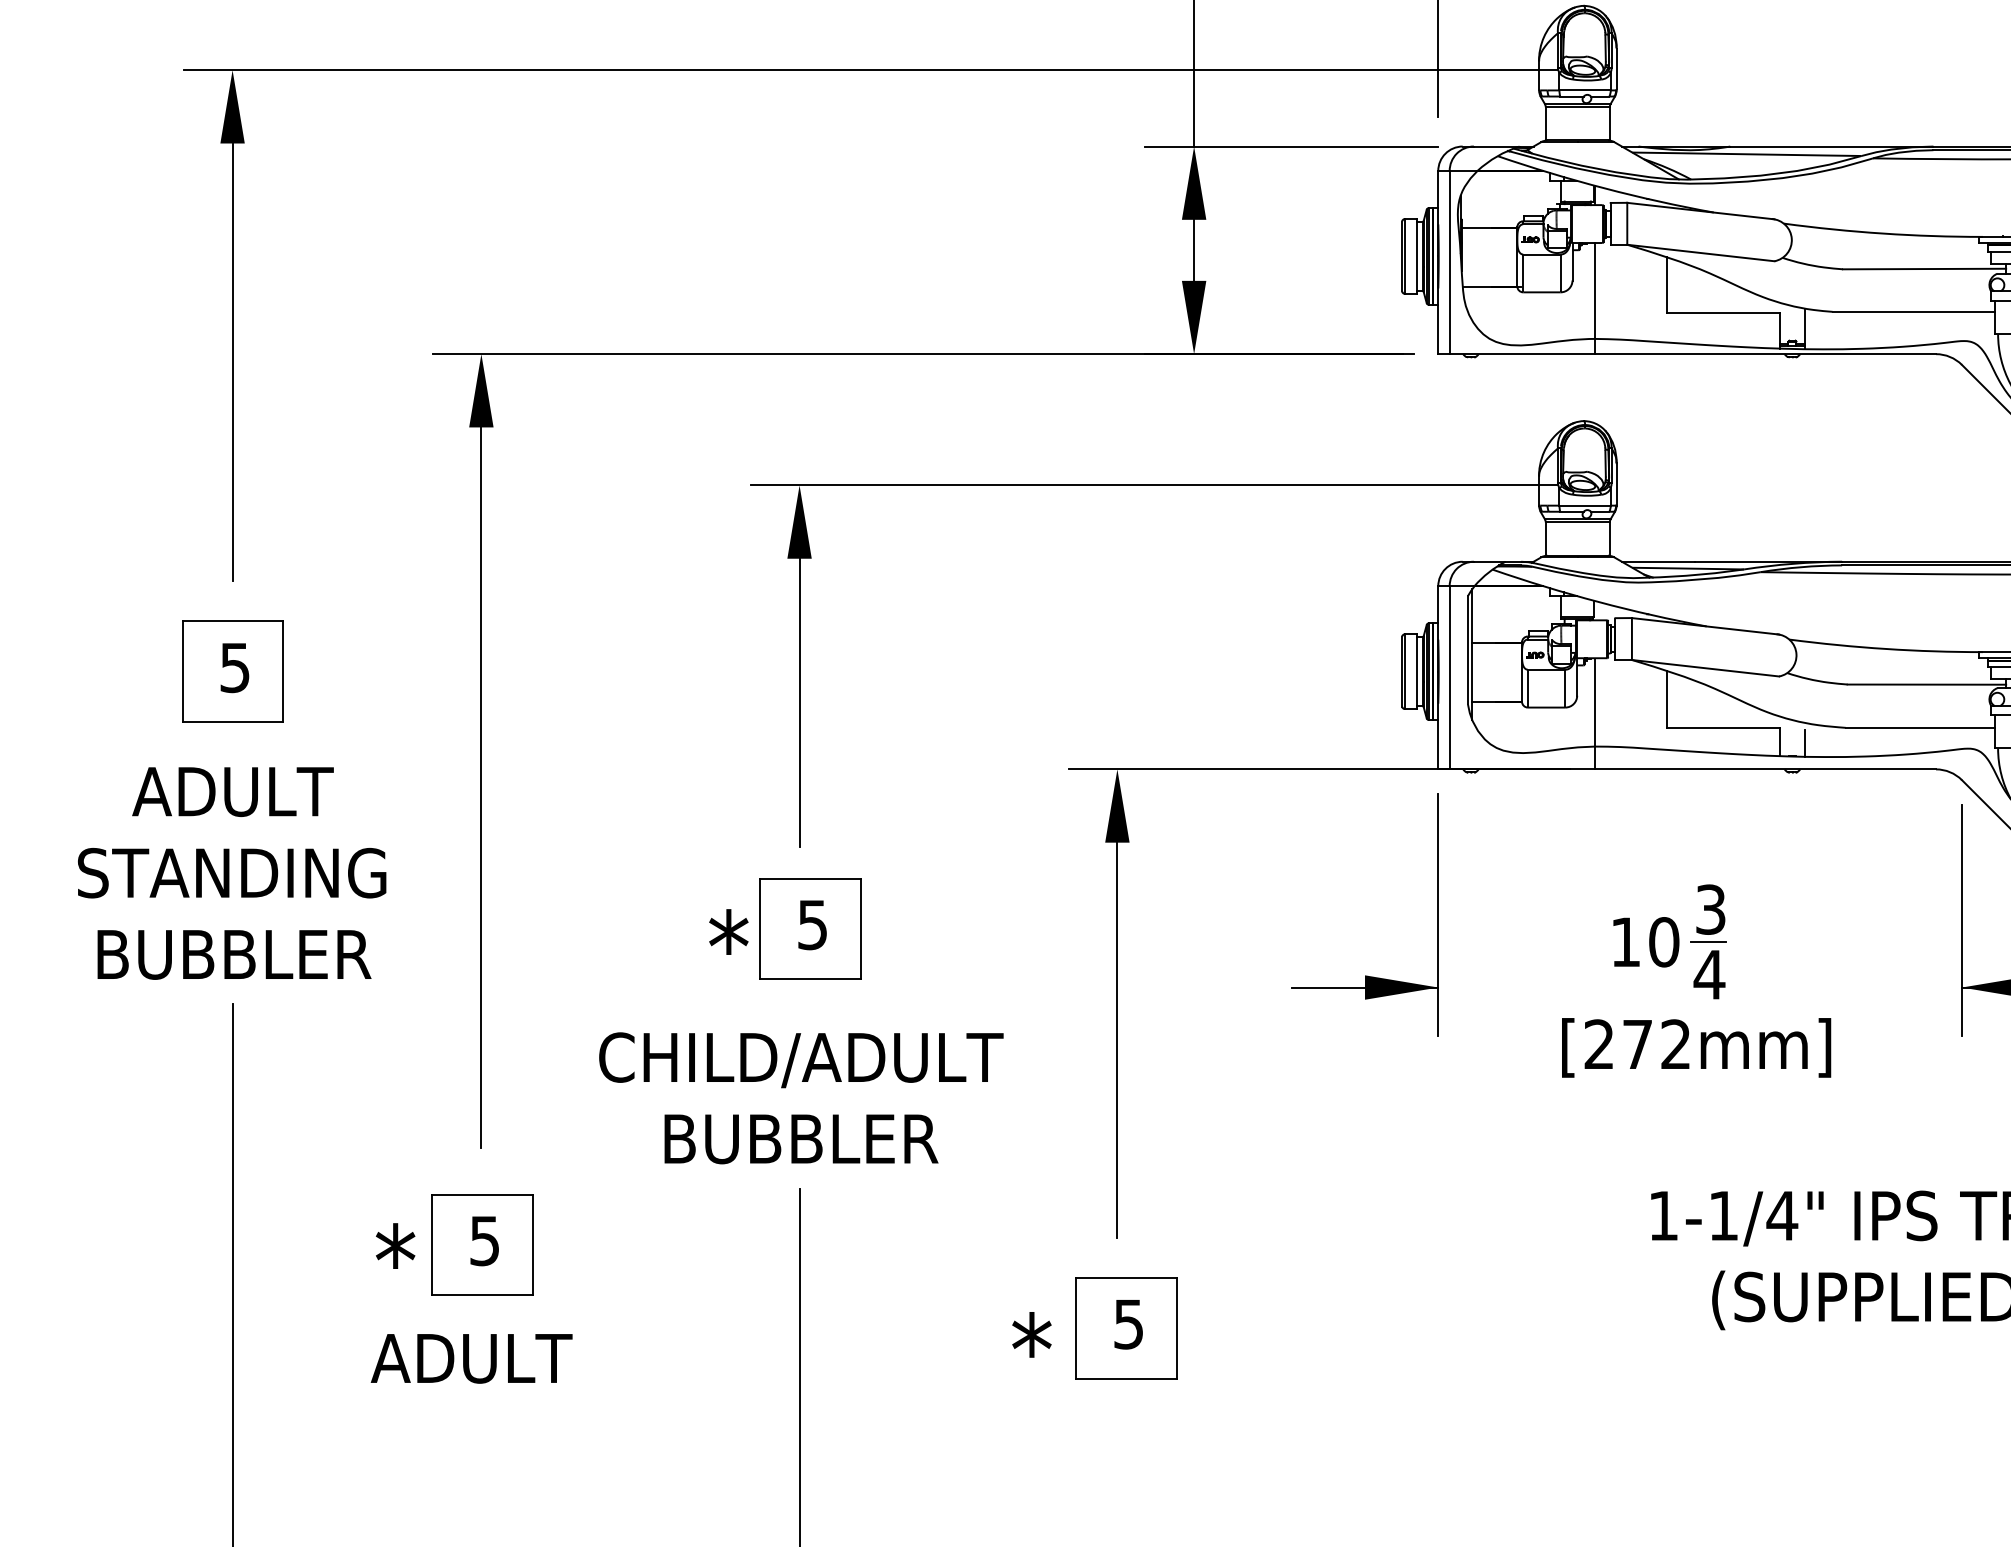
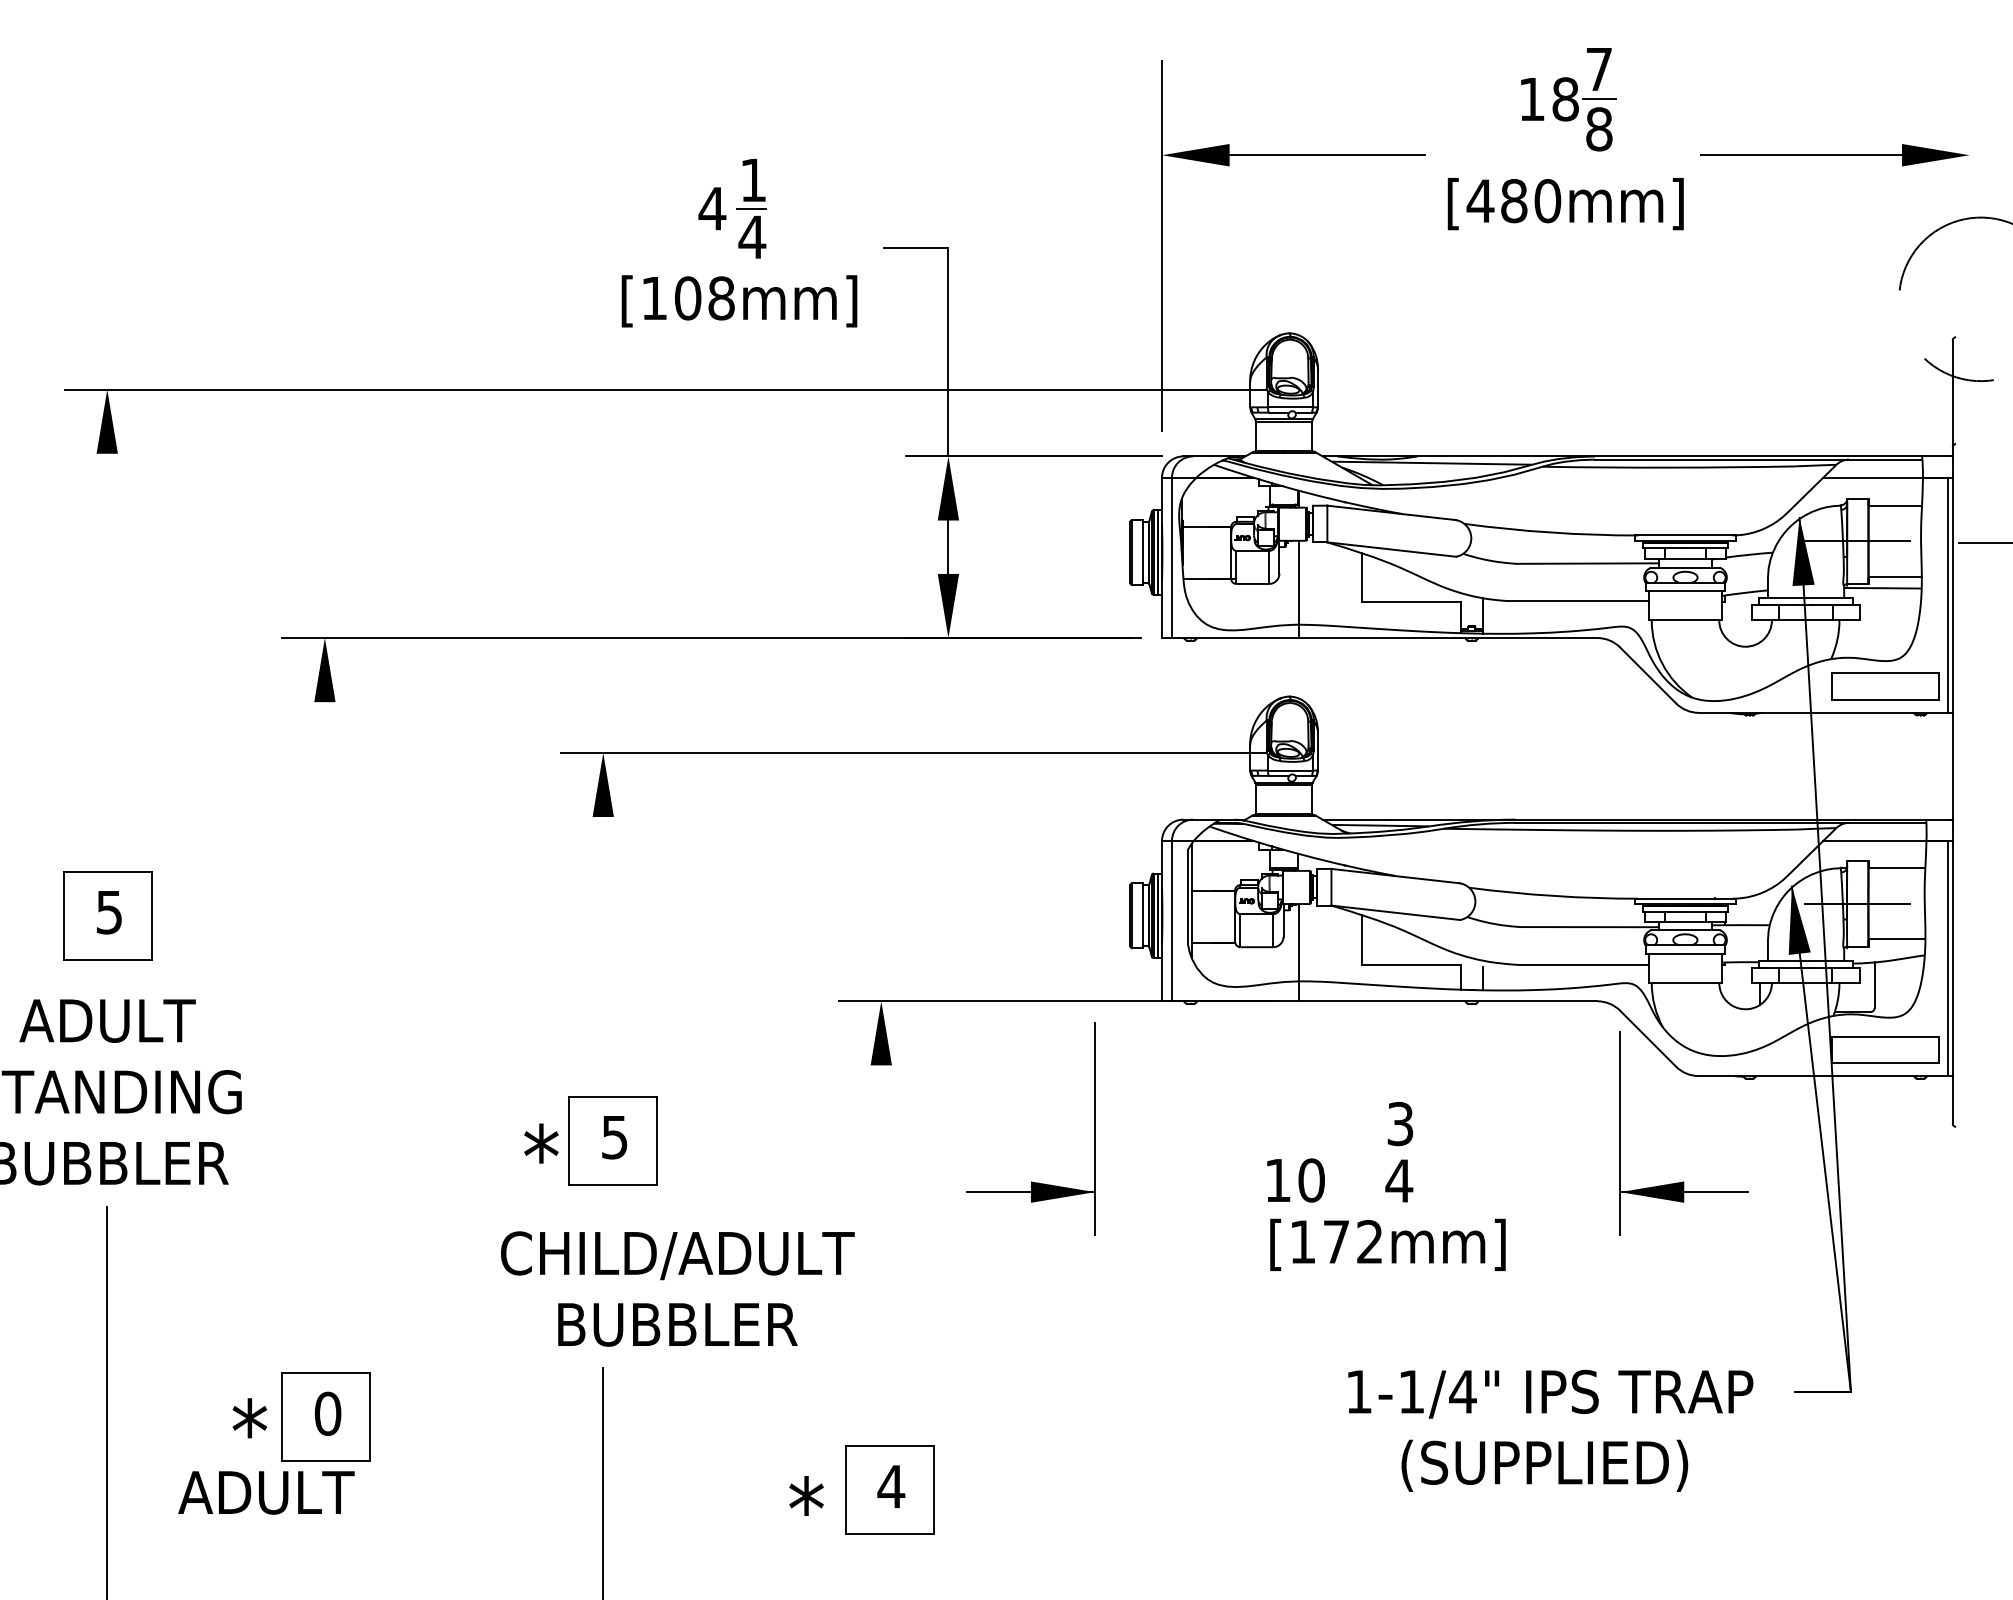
line: (232, 361) -> (107, 644), removed
line: (799, 703) -> (603, 943), removed
line: (480, 787) -> (324, 1017), removed
text: (1645, 942) -> (1295, 1180), moved
line: (1707, 942) -> (1397, 1152), removed
part: (1365, 975) -> (1031, 1181), moved
line: (1117, 1040) -> (881, 1238), removed
text: (1598, 1043) -> (1302, 1241), [272mm] -> [172mm]
text: (800, 1097) -> (677, 1288), moved
text: (484, 1240) -> (327, 1413), 5 -> 0
text: (1129, 1324) -> (891, 1486), 5 -> 4
text: (471, 1358) -> (266, 1492), moved

